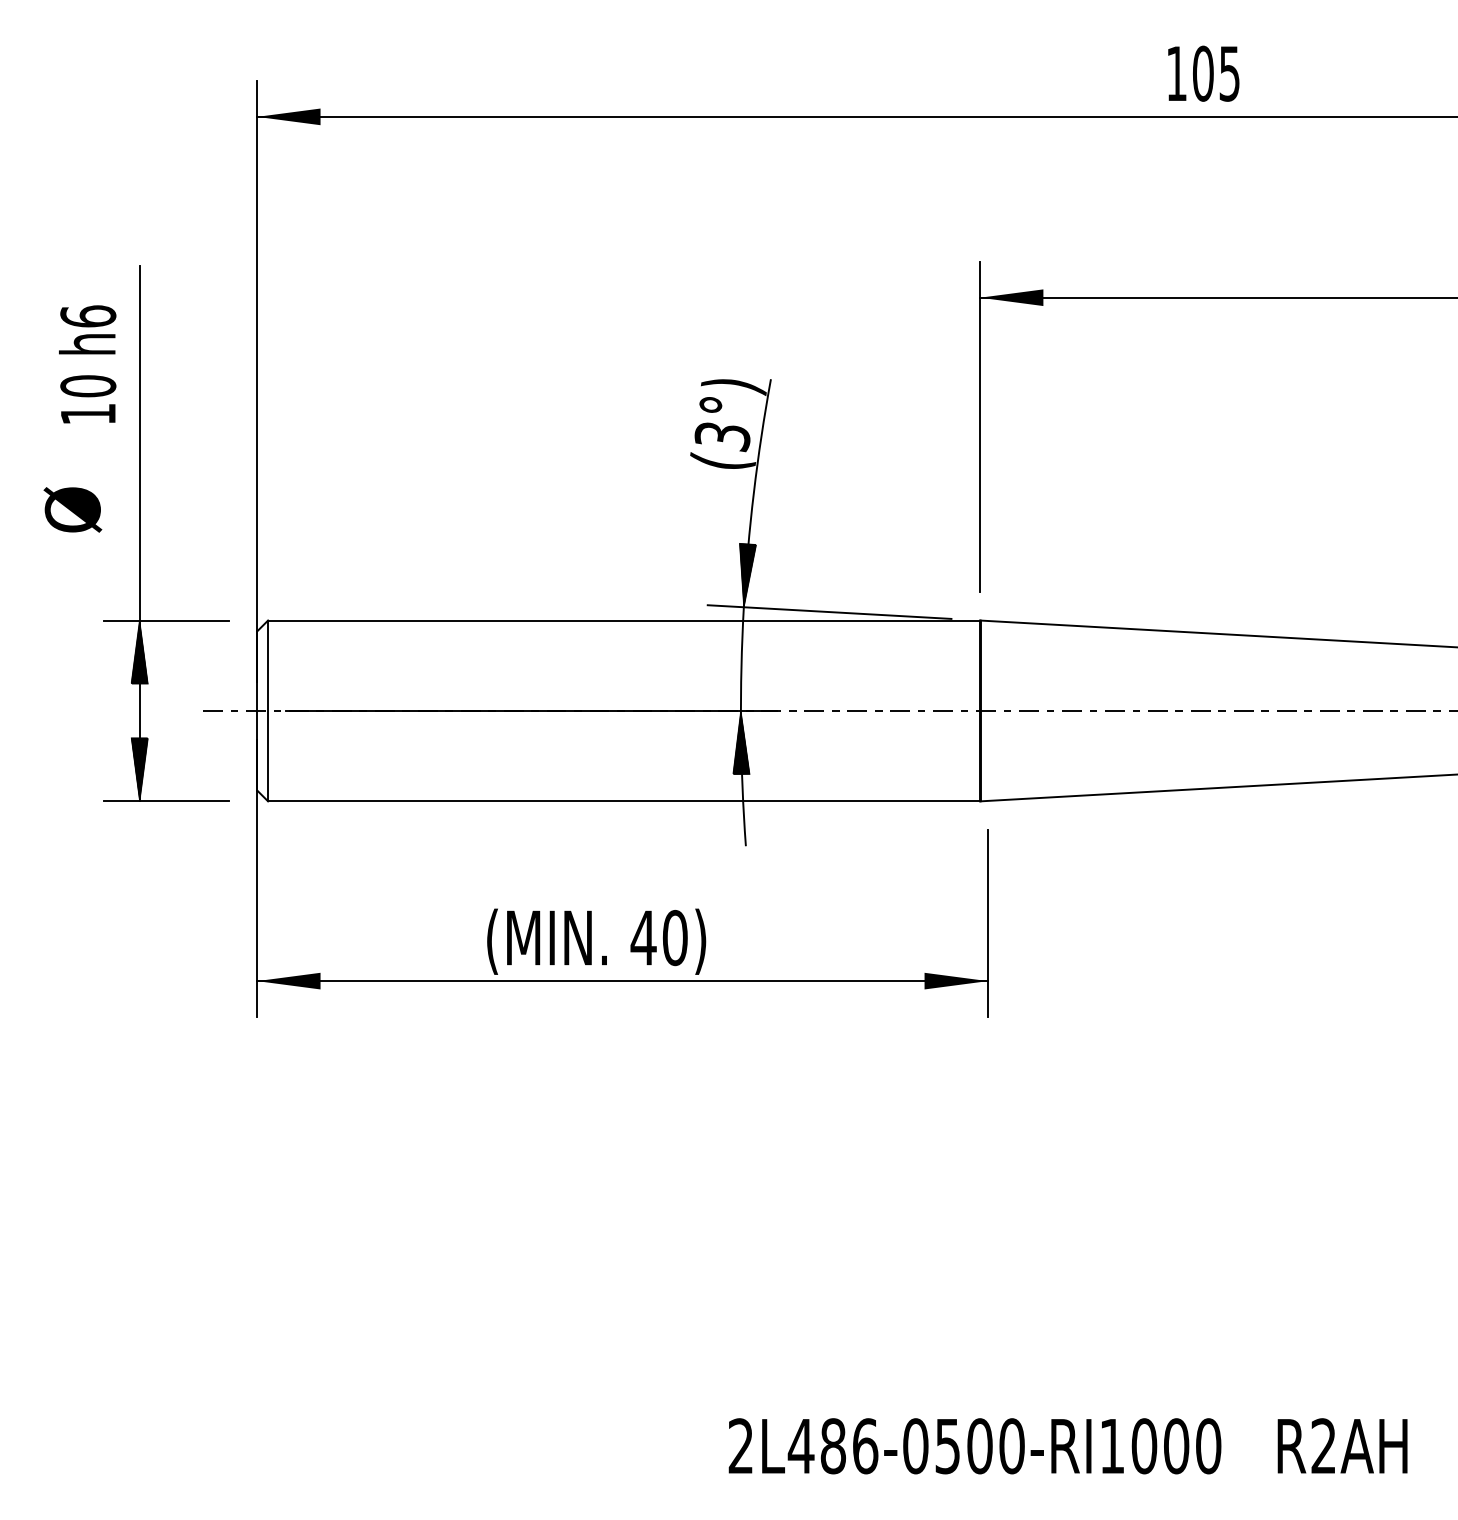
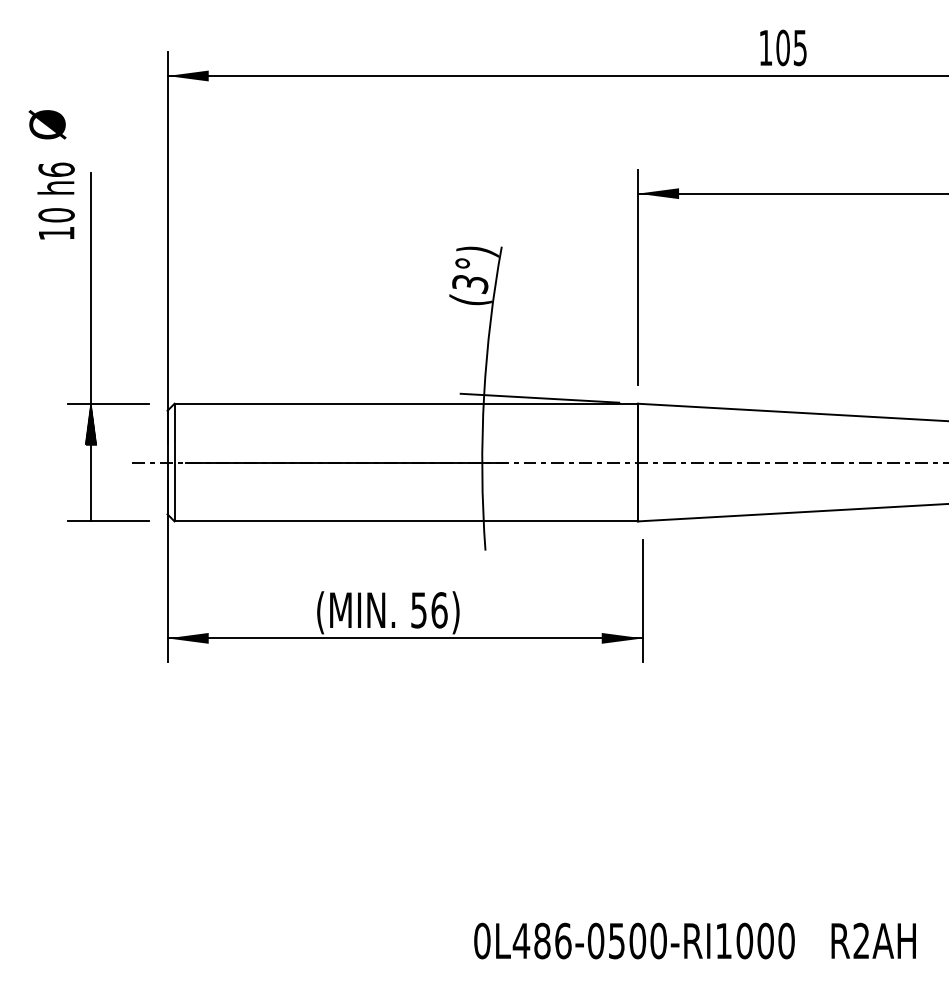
text: (86, 363) -> (55, 200), moved
text: (72, 509) -> (47, 124), moved
hatch: (747, 574) -> (486, 373), removed
hatch: (741, 741) -> (482, 482), removed
hatch: (138, 769) -> (90, 500), removed
text: (658, 938) -> (428, 610), 40) -> 56)
text: (741, 1445) -> (482, 940), 2L486-0500-RI1000 -> 0L486-0500-RI1000

